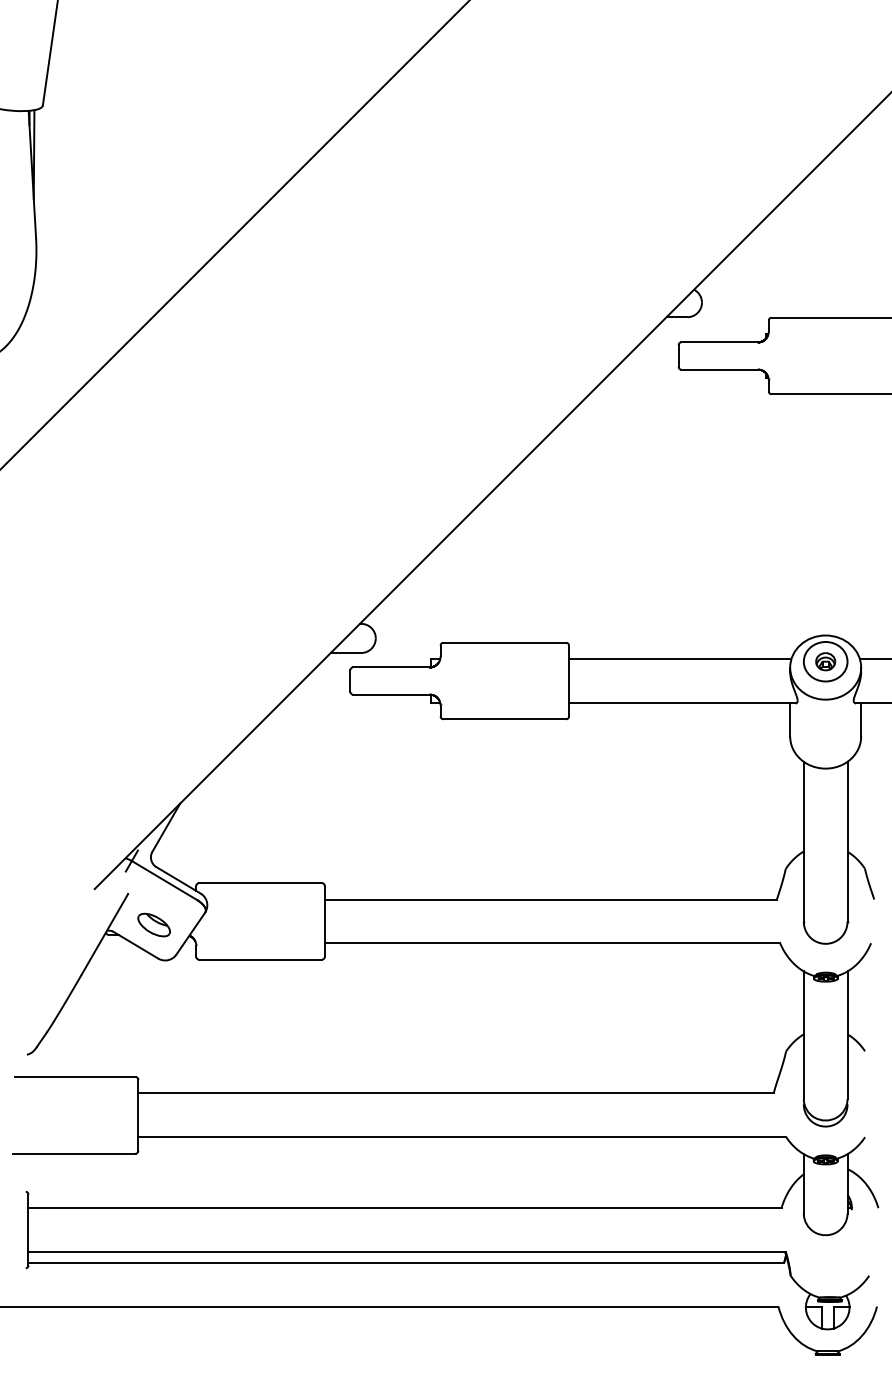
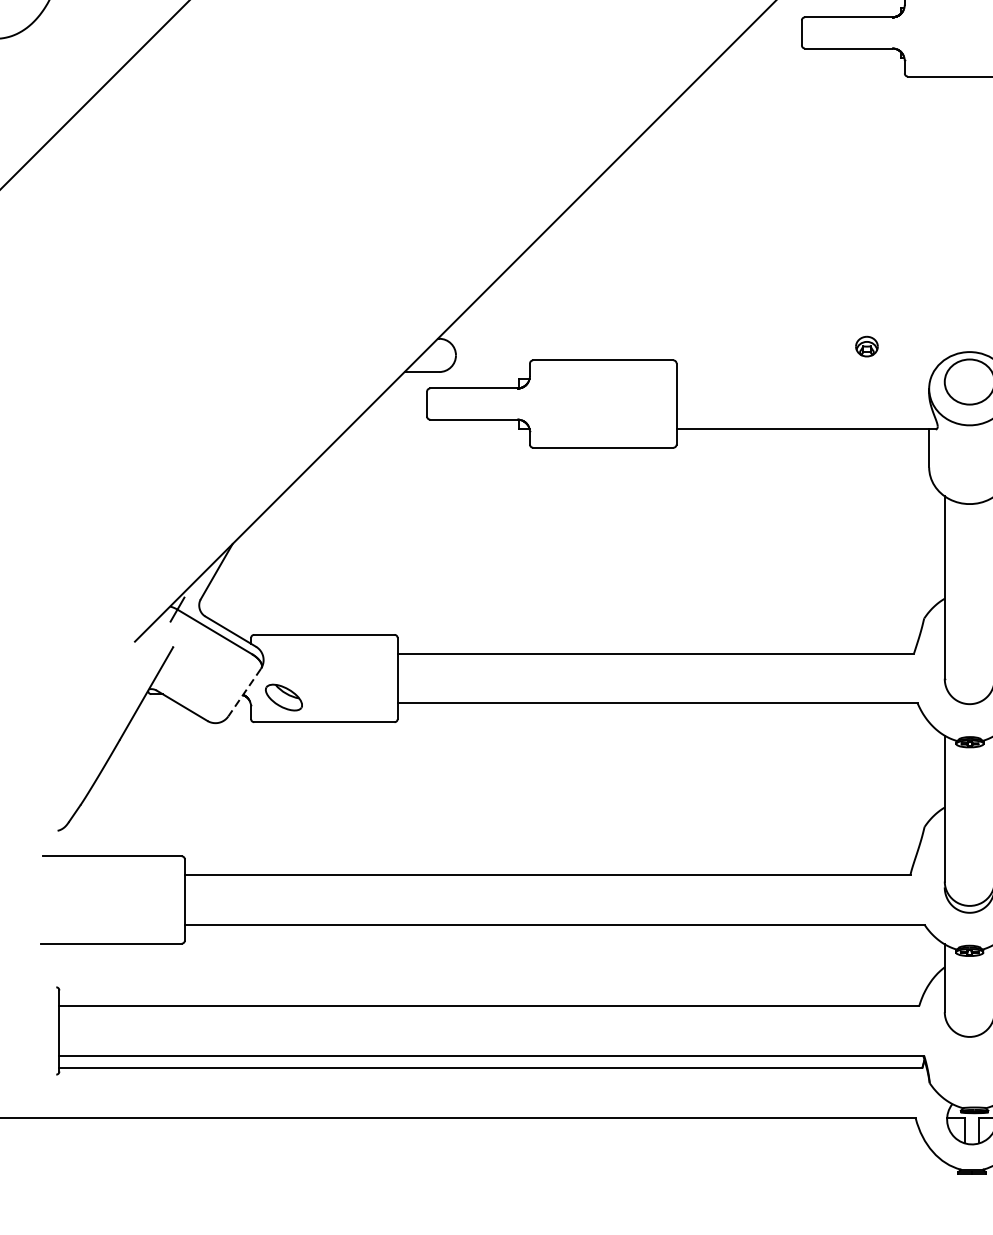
line: (679, 659) -> (802, 379), removed
part: (825, 661) -> (866, 346), moved
part: (153, 924) -> (283, 696), moved
line: (190, 934) -> (244, 693), solid -> dashed

